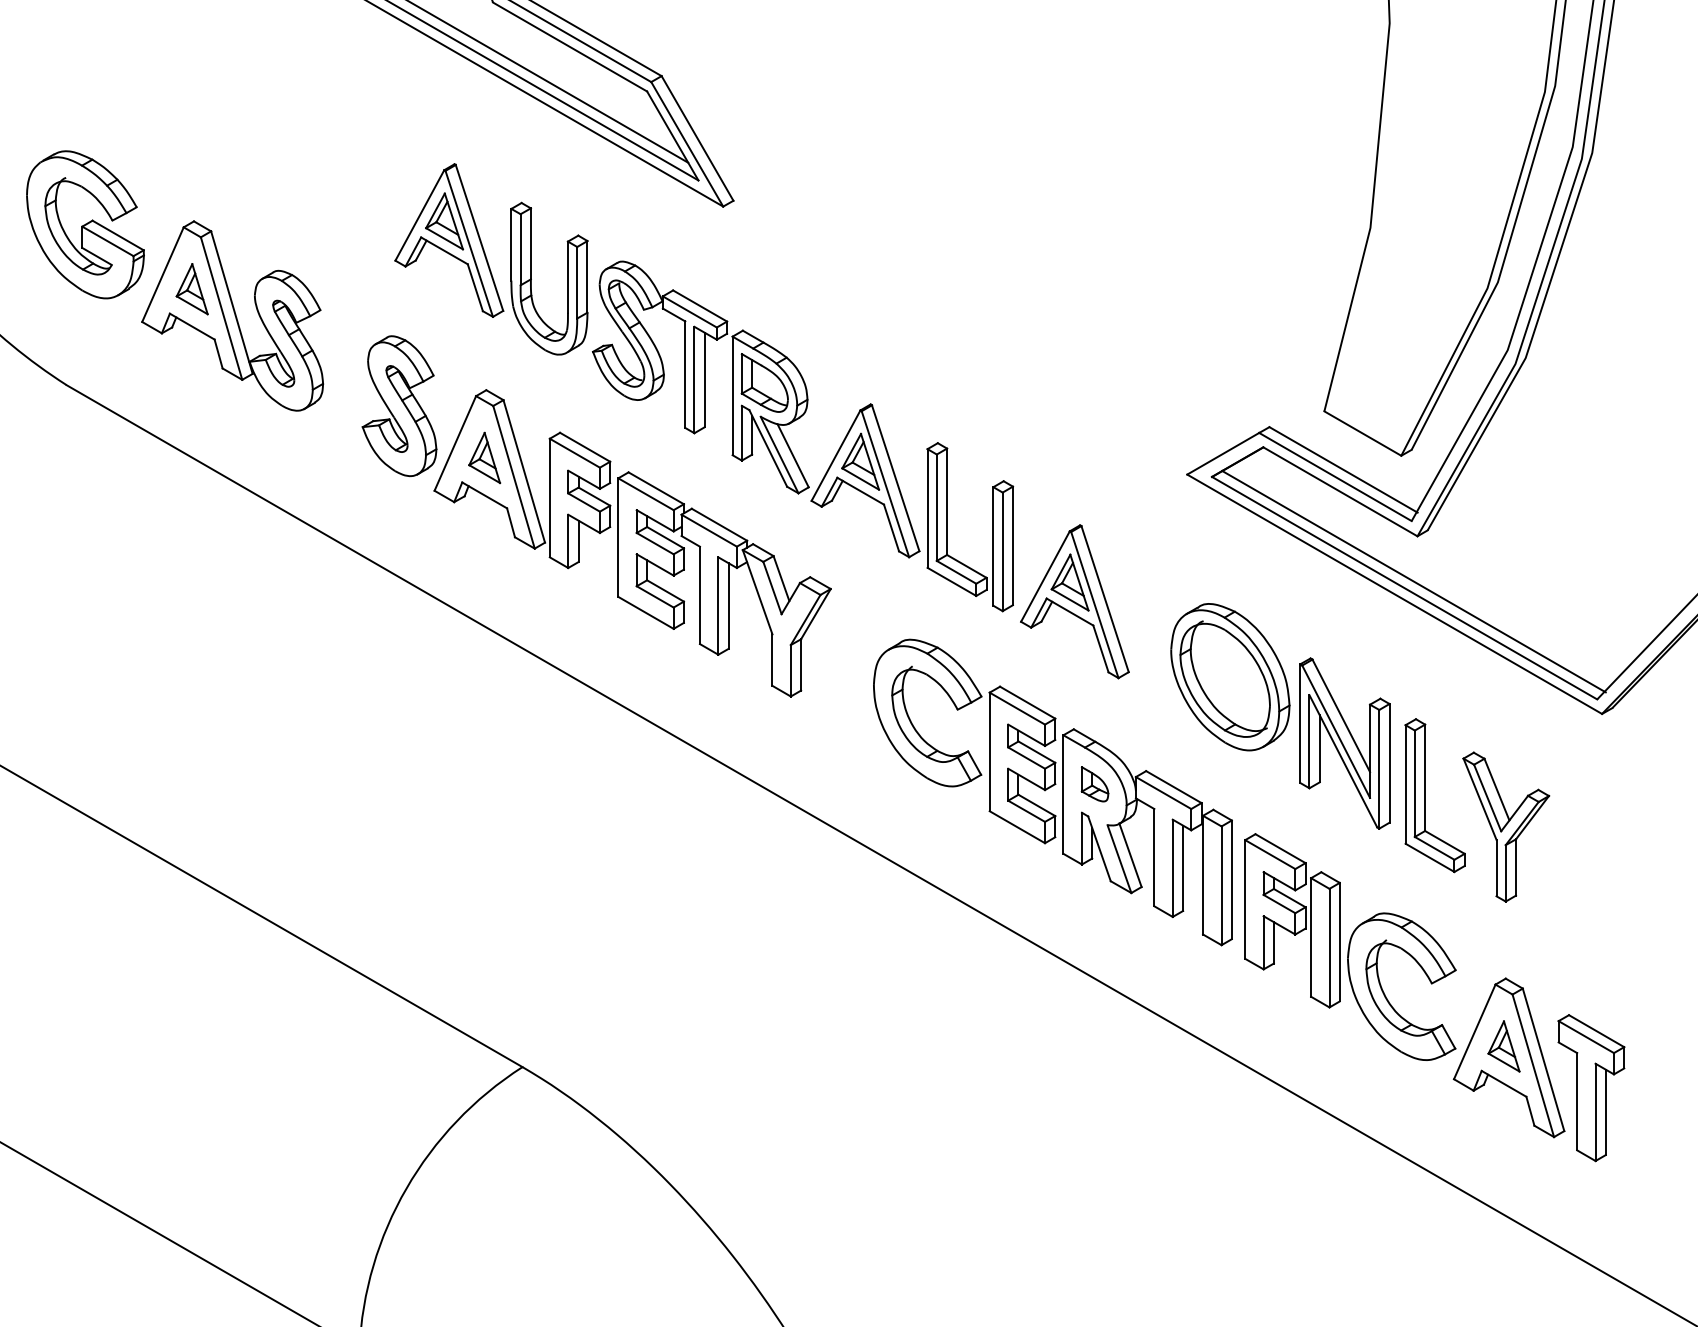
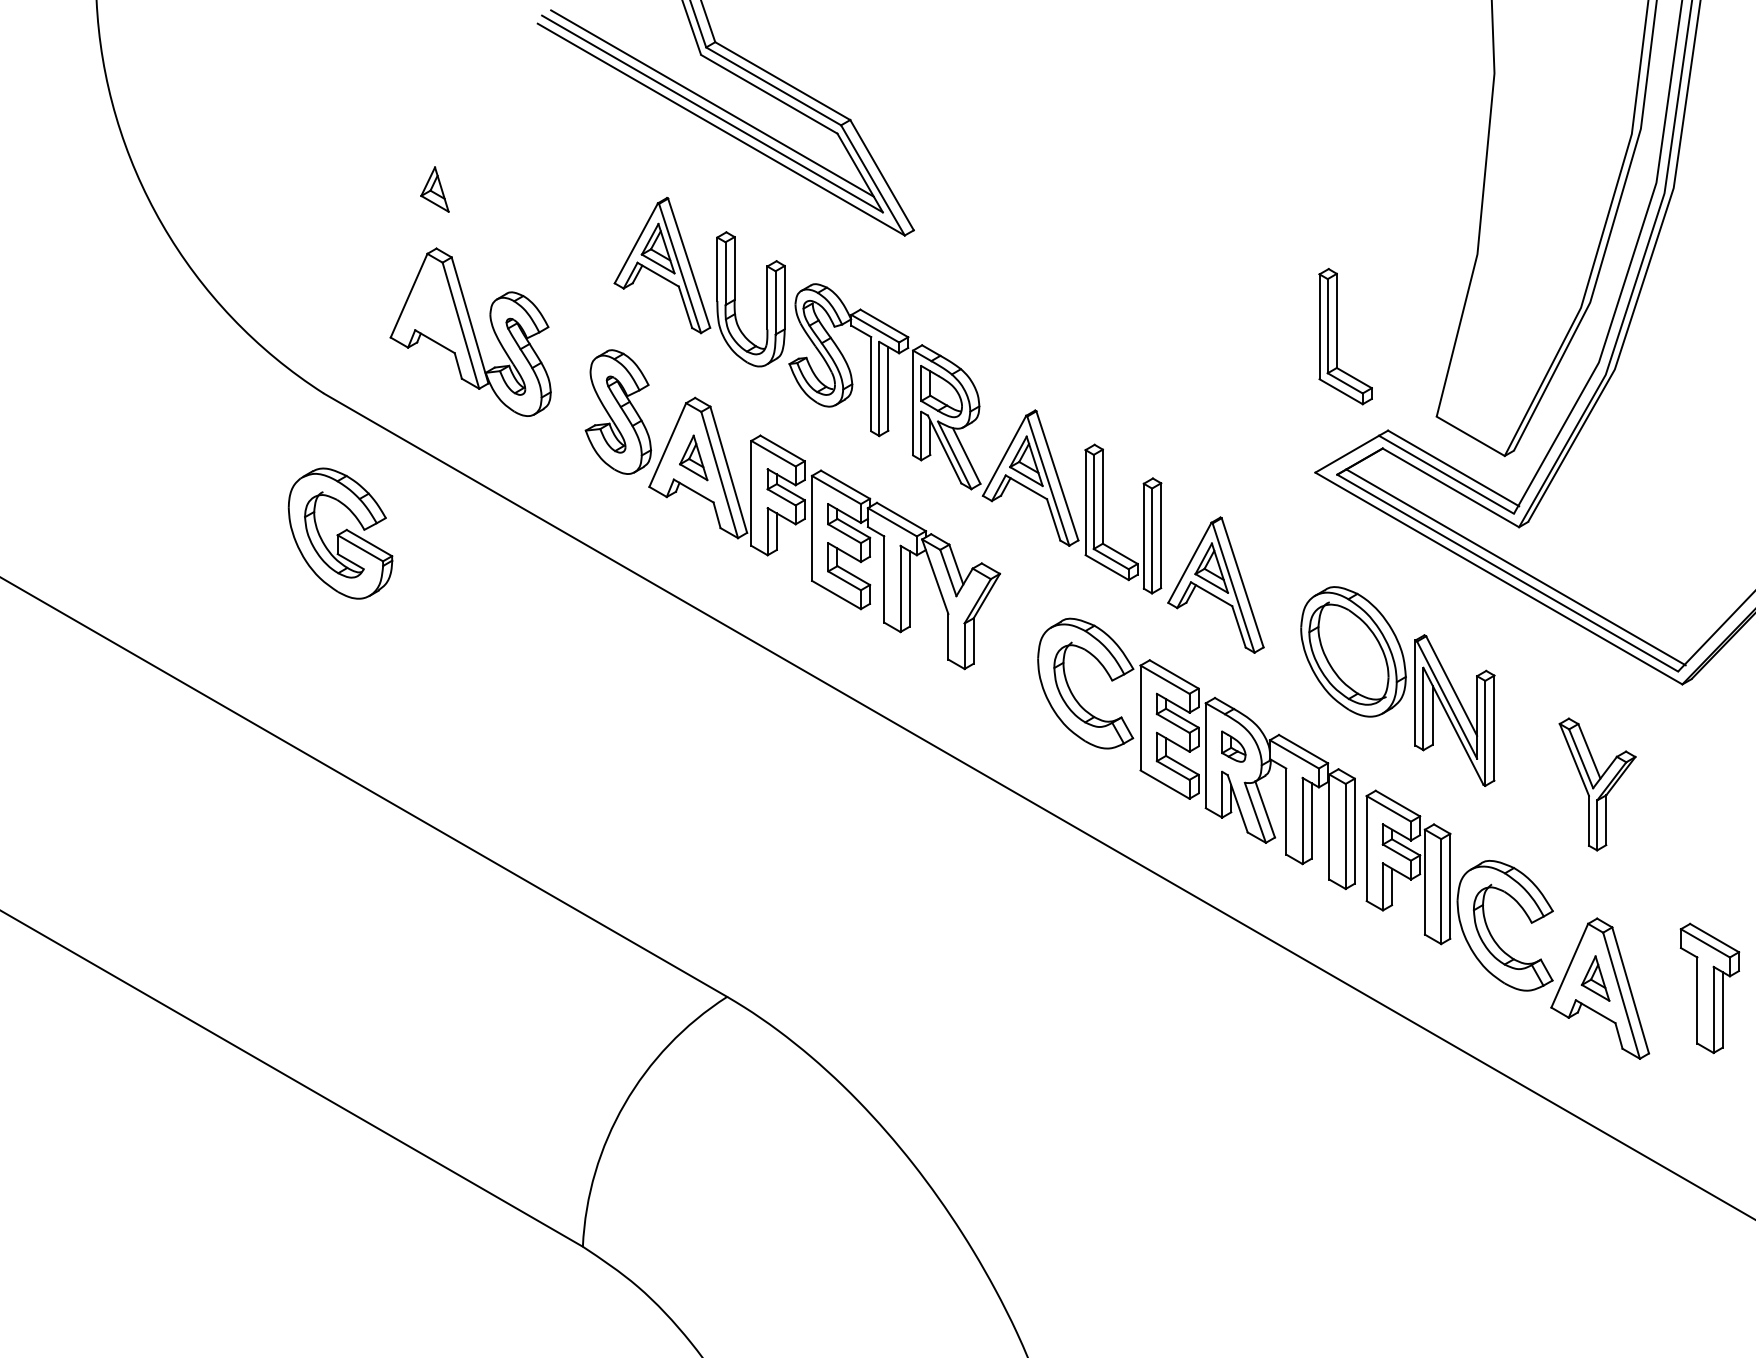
part: (85, 224) -> (340, 533), moved
part: (191, 289) -> (434, 189), moved
part: (1425, 795) -> (1337, 336), moved
part: (1590, 1088) -> (1709, 988), moved

